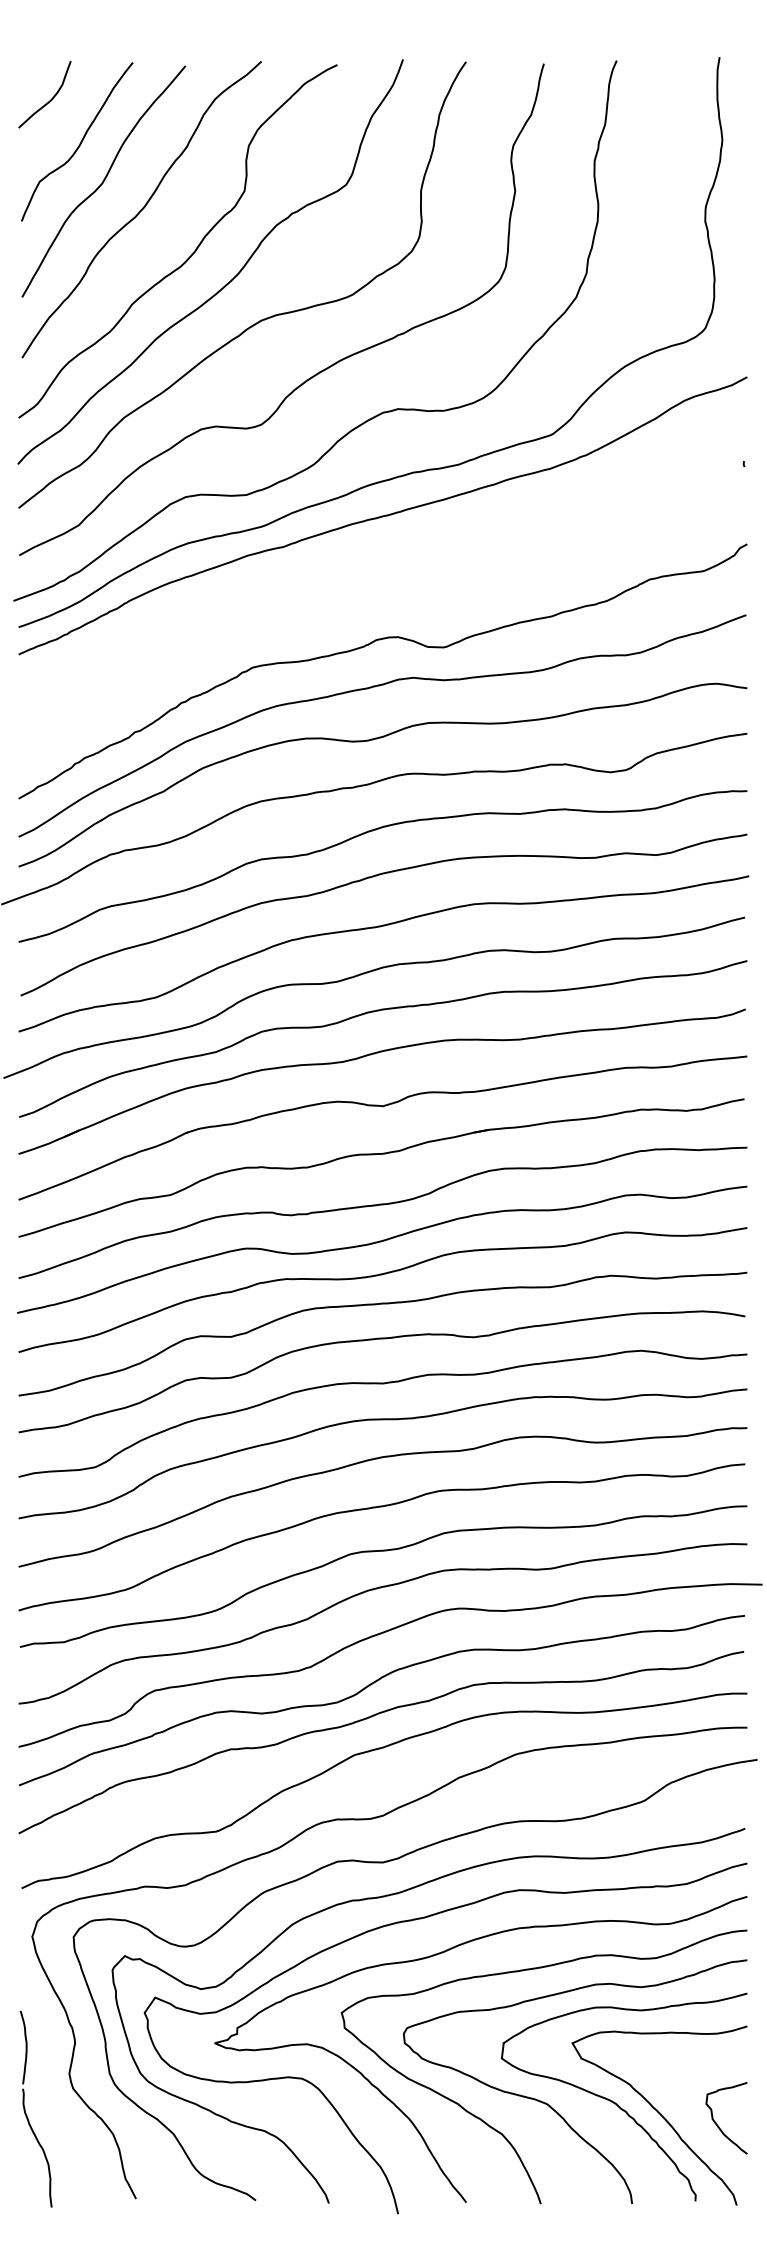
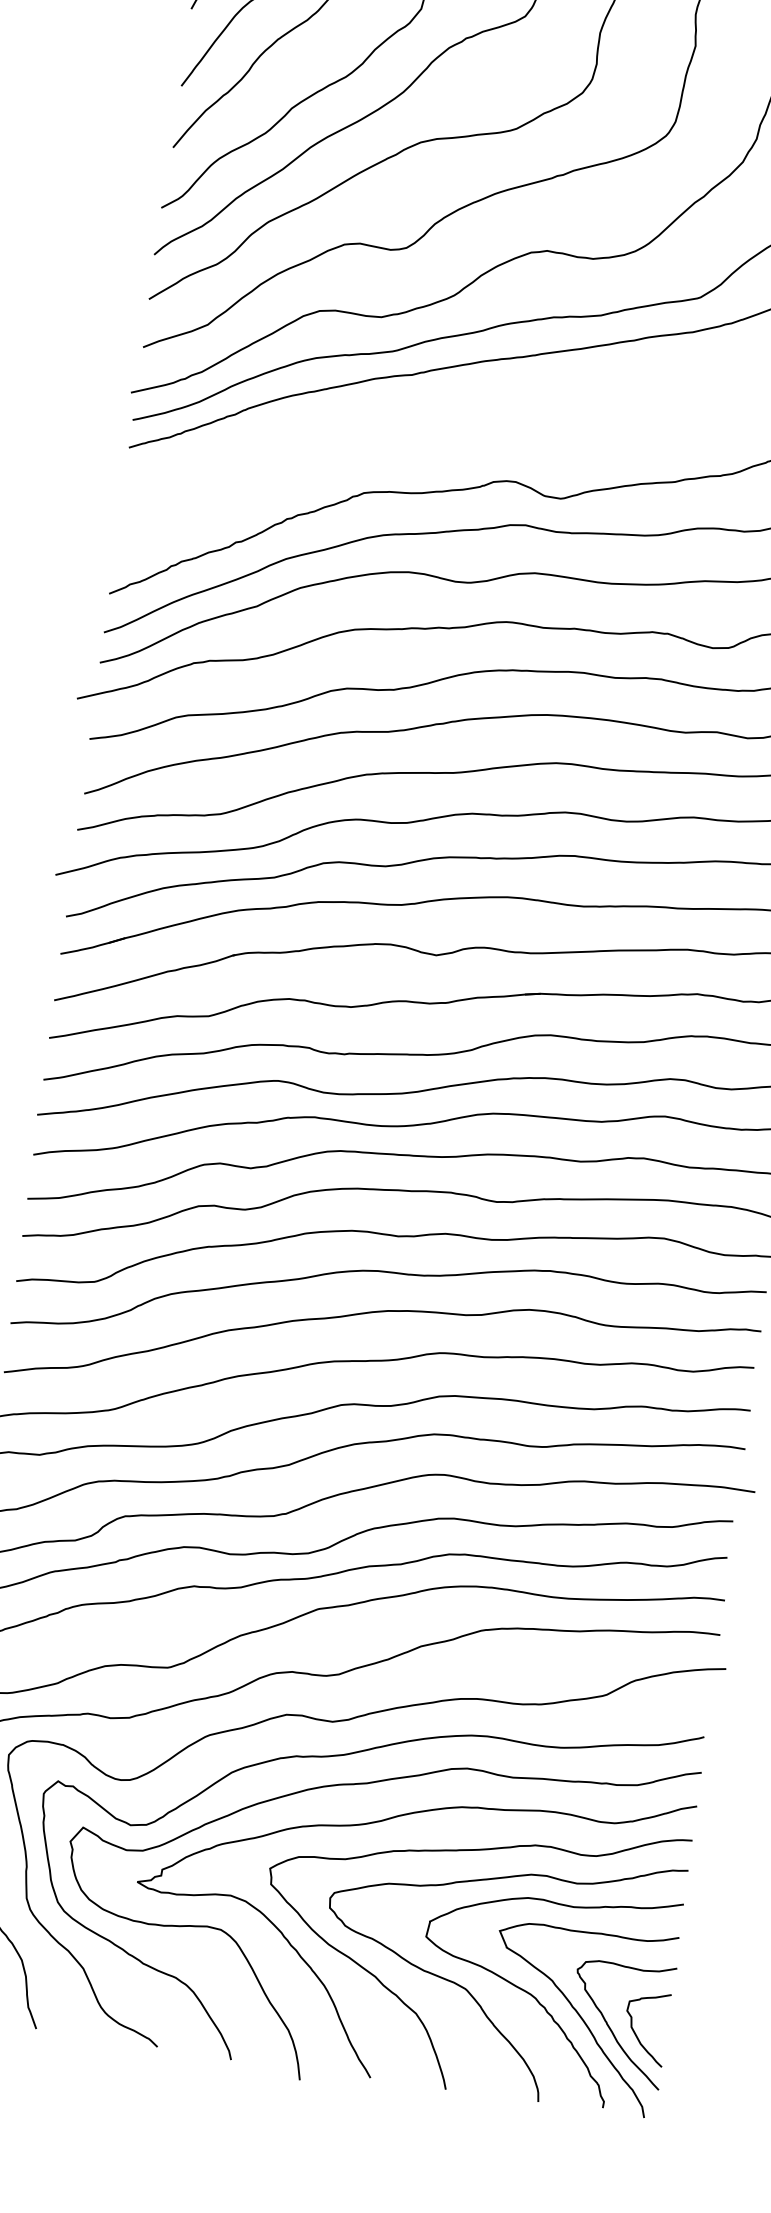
curve: (693, 2123) -> (611, 2028), added

